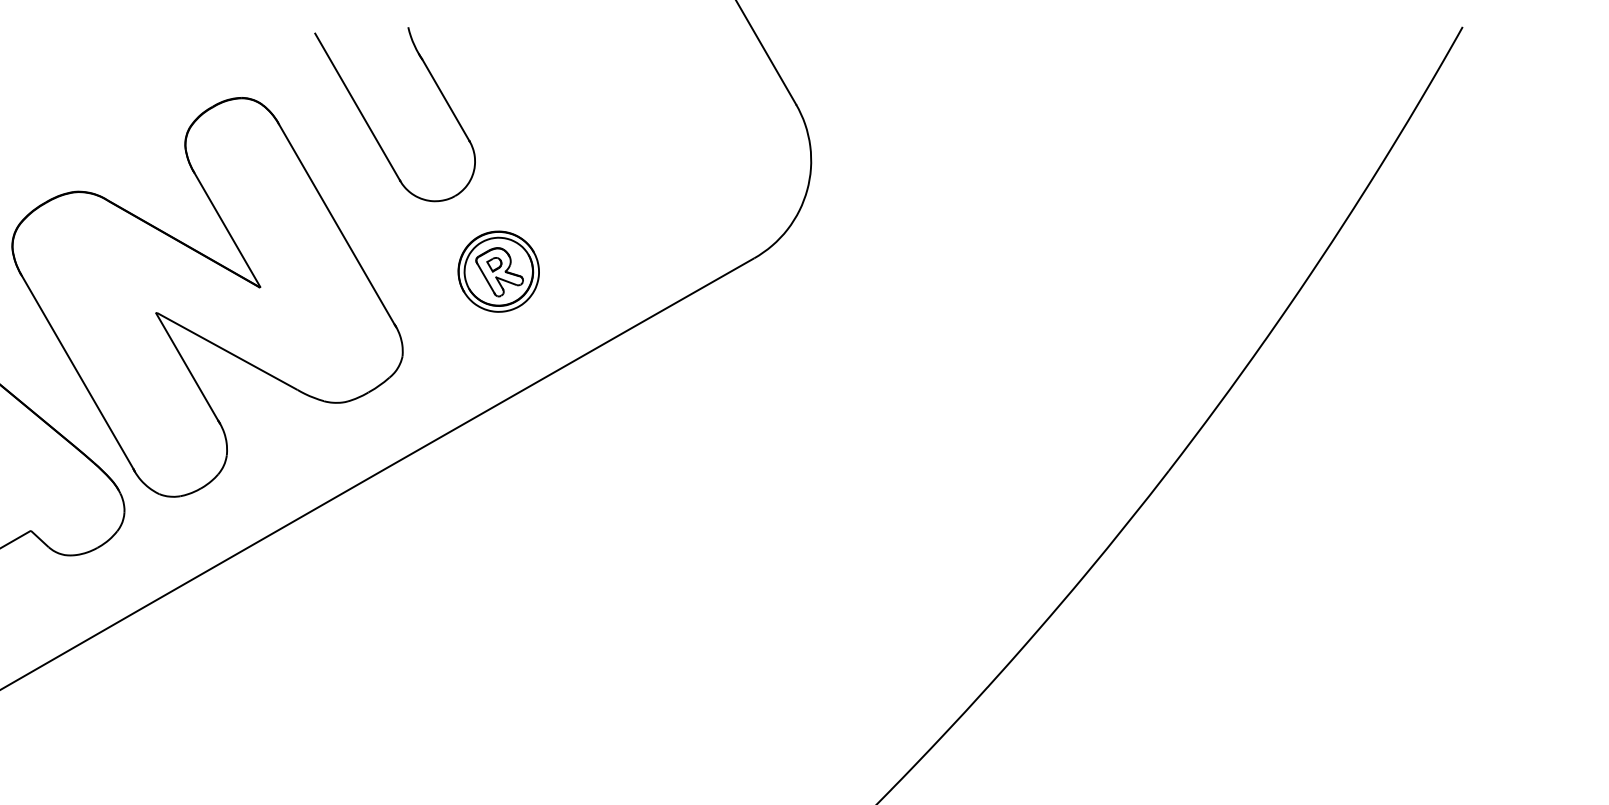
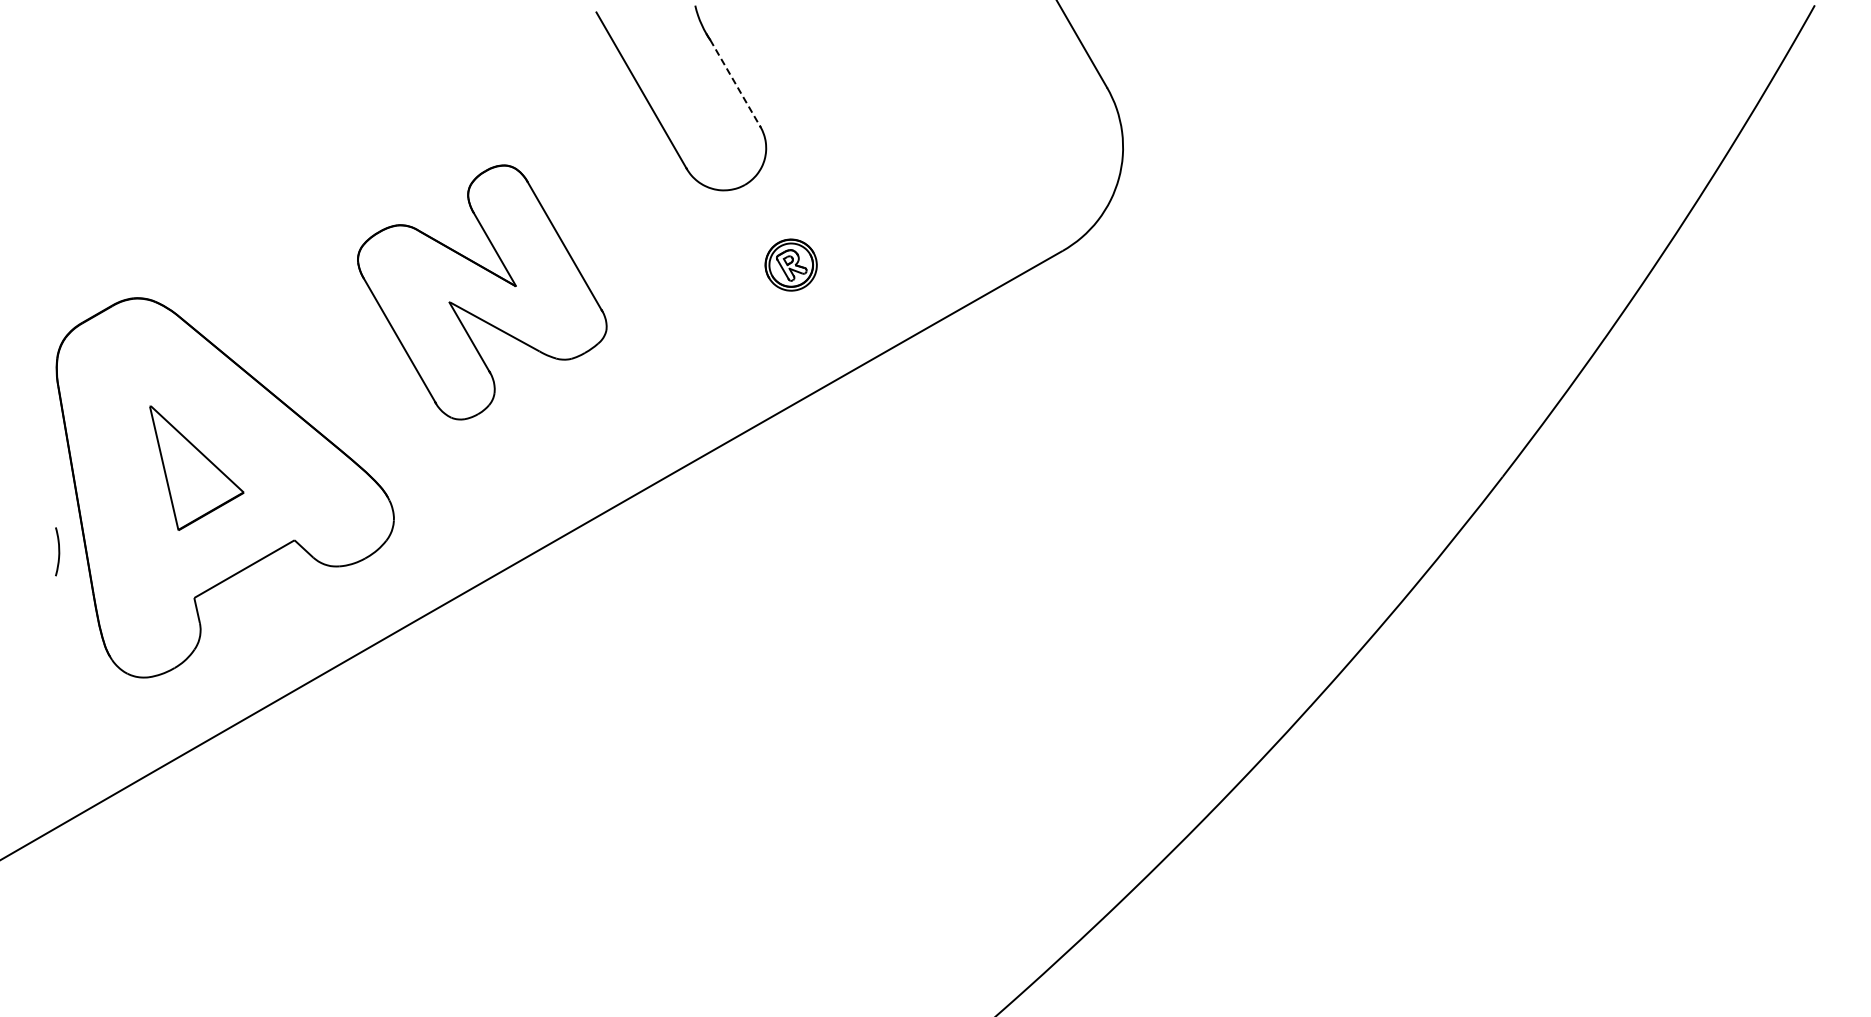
line: (446, 100) -> (735, 83), solid -> dashed
part: (497, 271) -> (790, 264), size x0.6
part: (207, 297) -> (482, 292), size x0.6

